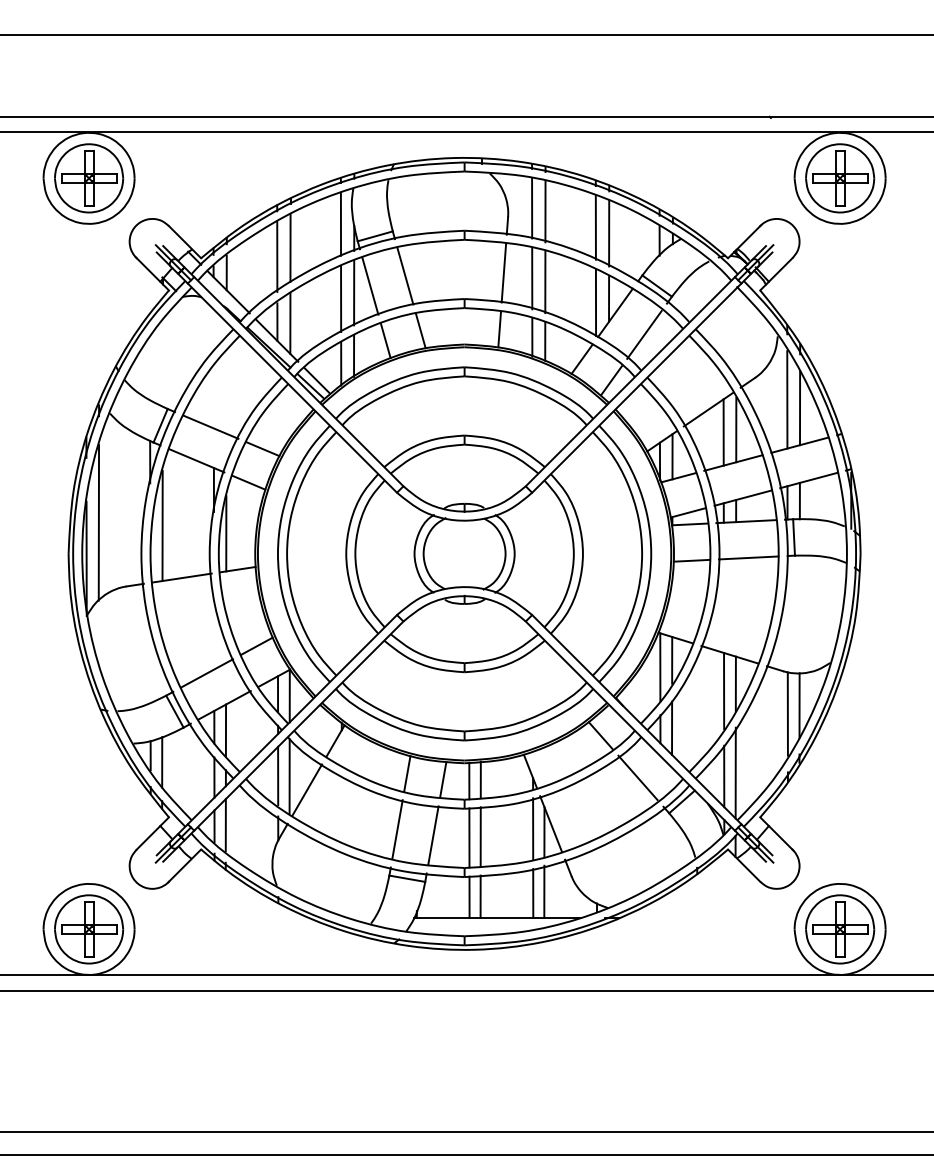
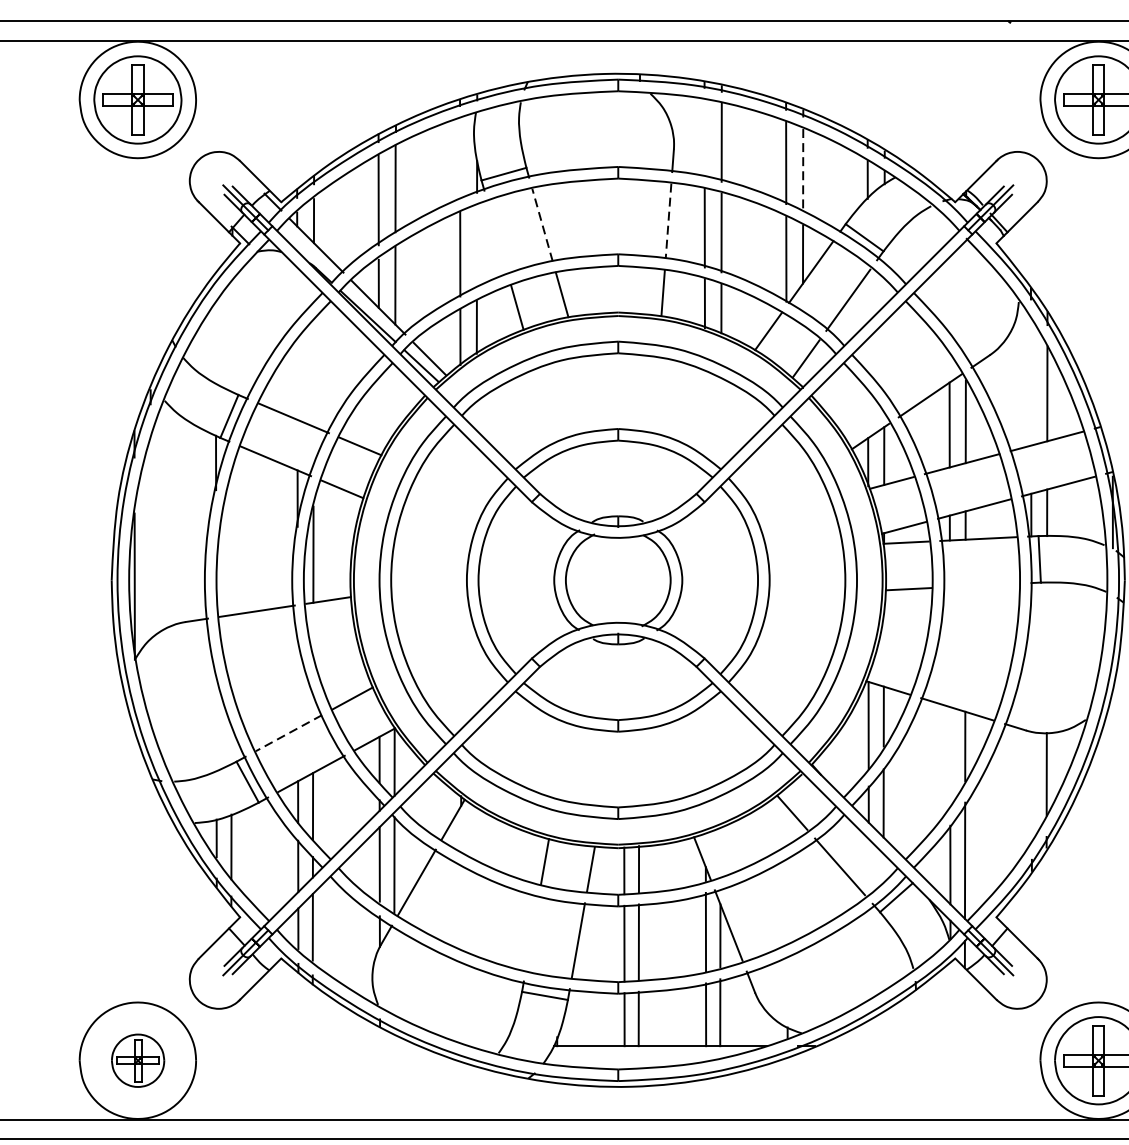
line: (532, 208) -> (705, 138), removed
line: (340, 223) -> (459, 157), removed
line: (609, 233) -> (803, 170), solid -> dashed
line: (503, 273) -> (668, 221), solid -> dashed
line: (405, 275) -> (542, 224), solid -> dashed
line: (370, 285) -> (497, 237), removed
line: (354, 292) -> (477, 245), removed
line: (787, 399) -> (1031, 382), removed
line: (98, 522) -> (149, 540), removed
line: (162, 525) -> (231, 544), removed
line: (748, 557) -> (981, 584), removed
line: (206, 673) -> (288, 733), solid -> dashed
line: (724, 690) -> (950, 755), removed
line: (787, 713) -> (1031, 784), removed
line: (397, 829) -> (532, 932), removed
part: (89, 929) -> (138, 1060), size x0.6

